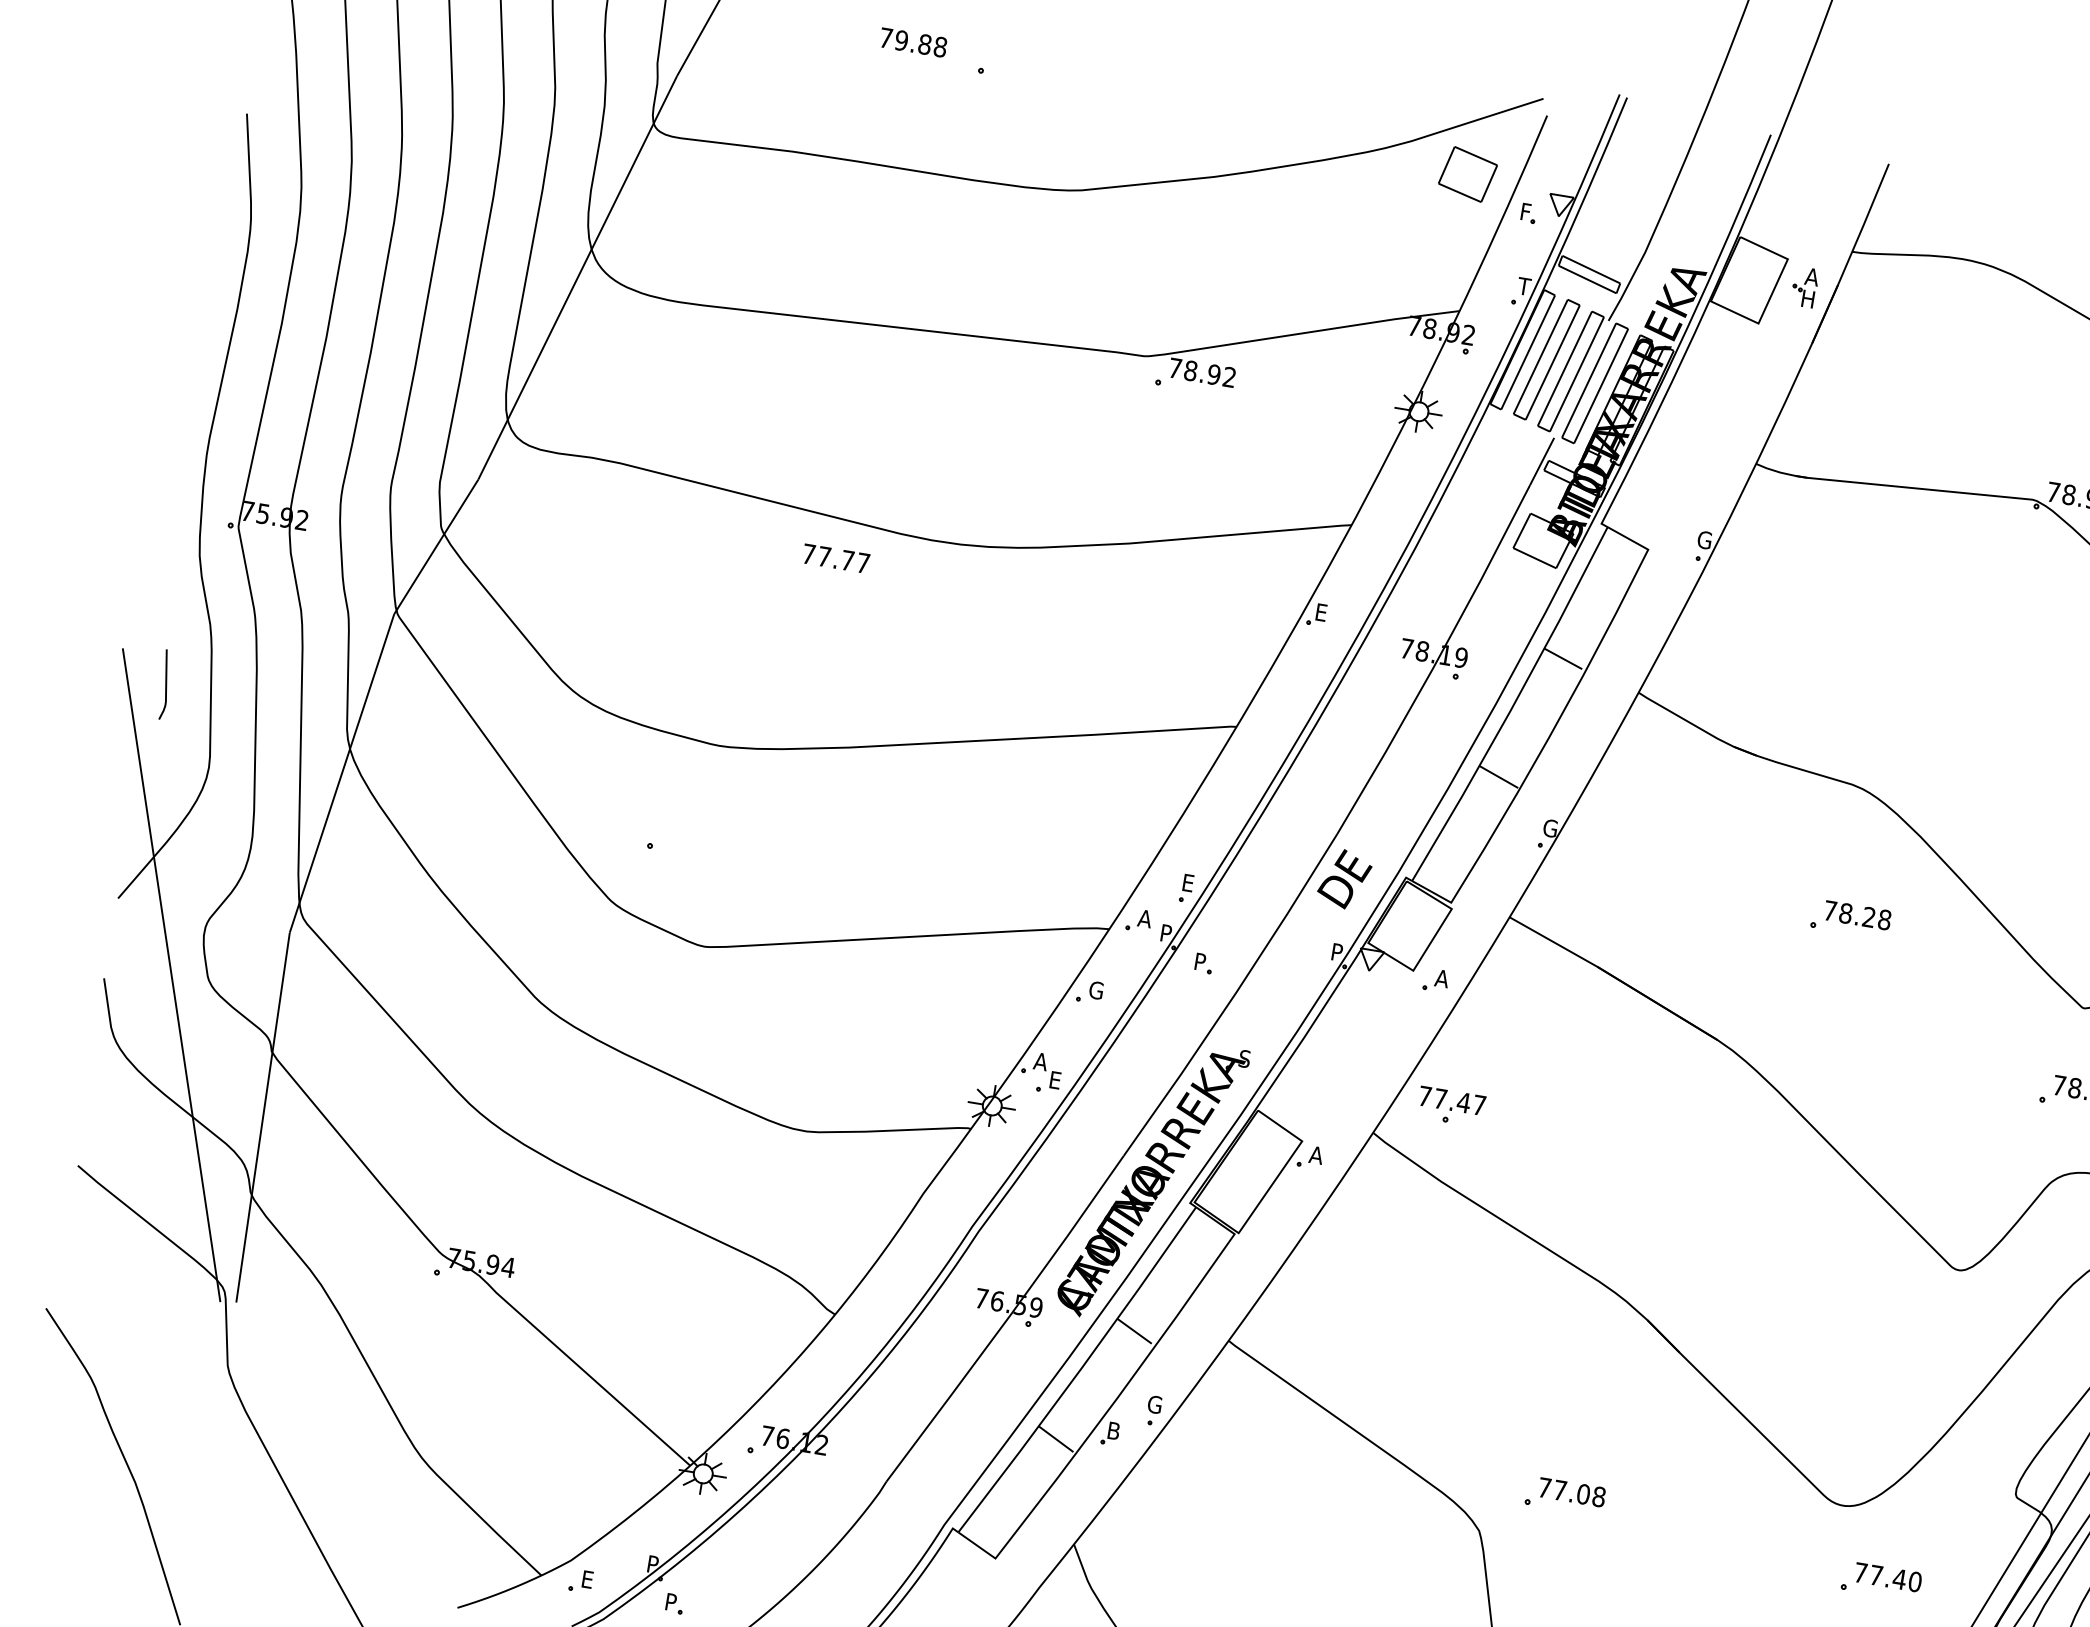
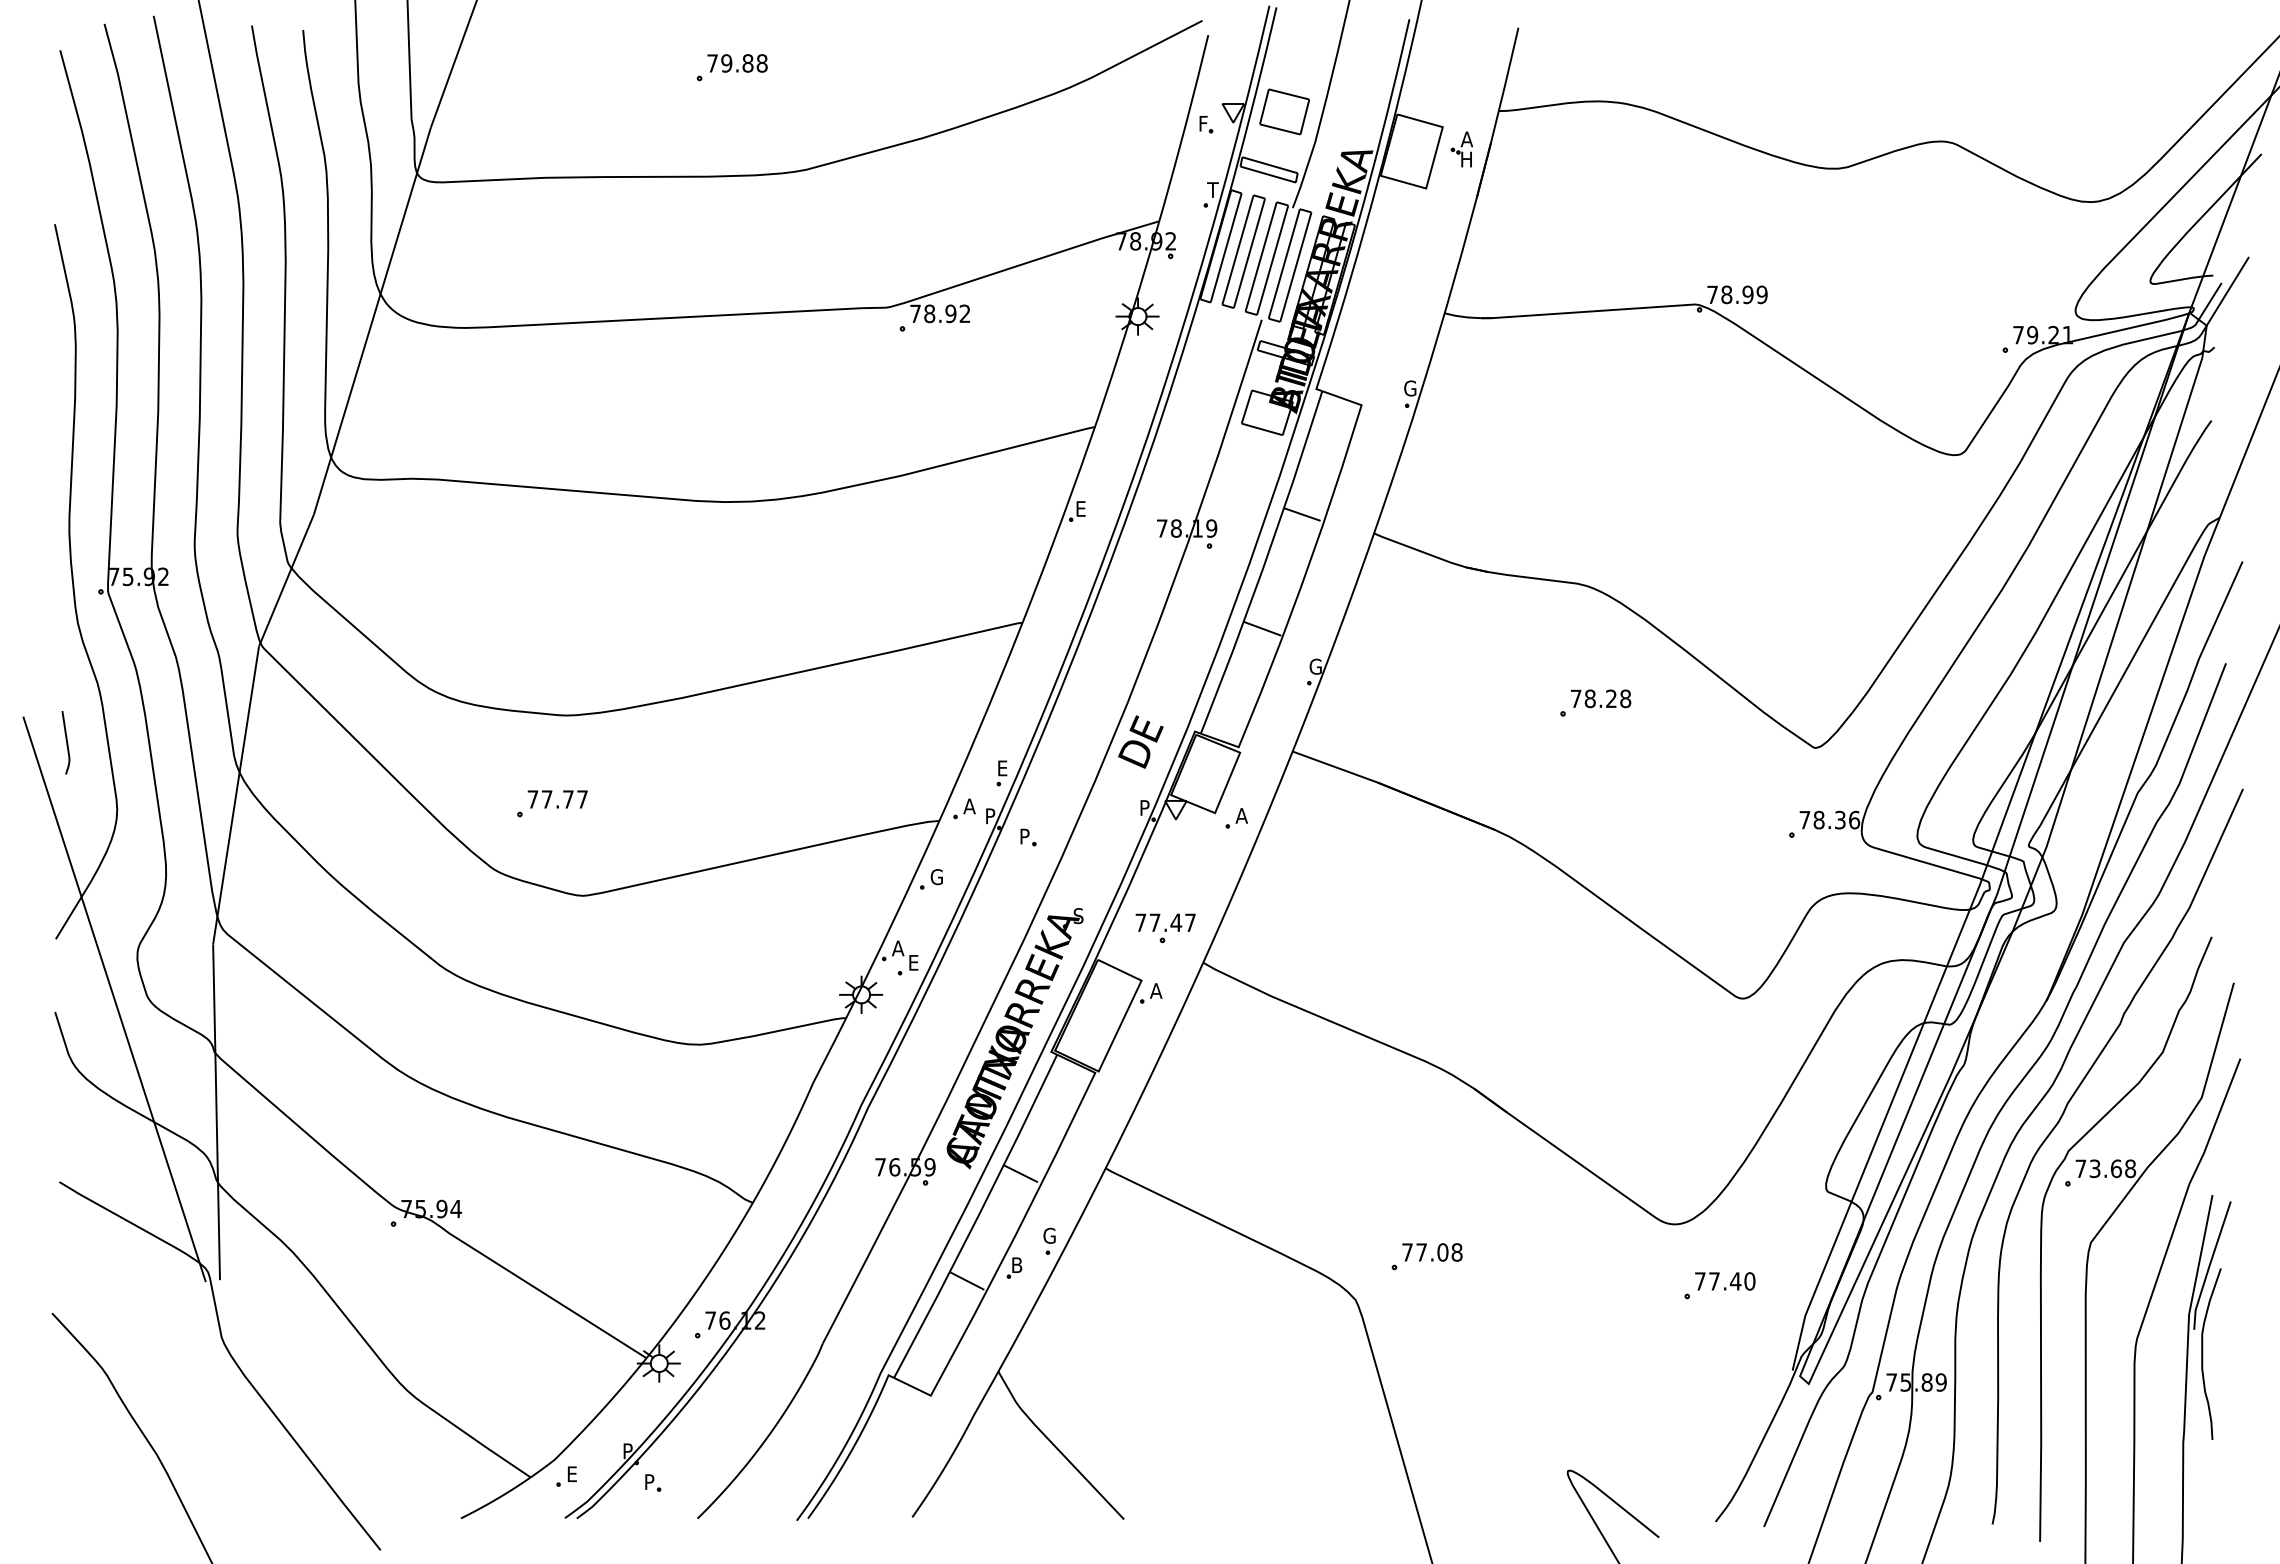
text: (913, 42) -> (737, 63), moved
part: (1467, 173) -> (1284, 111), moved
text: (835, 558) -> (557, 799), moved
part: (1450, 1107) -> (1165, 928), moved

